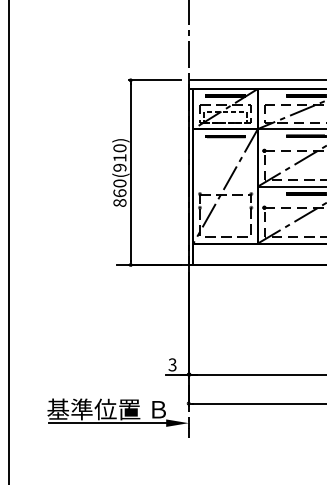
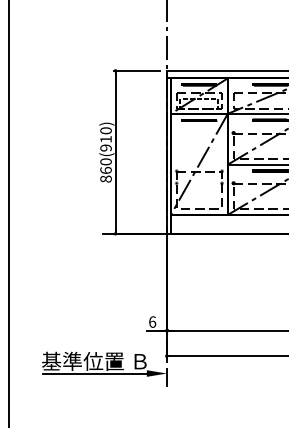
text: (172, 364) -> (152, 321), 3 -> 6

